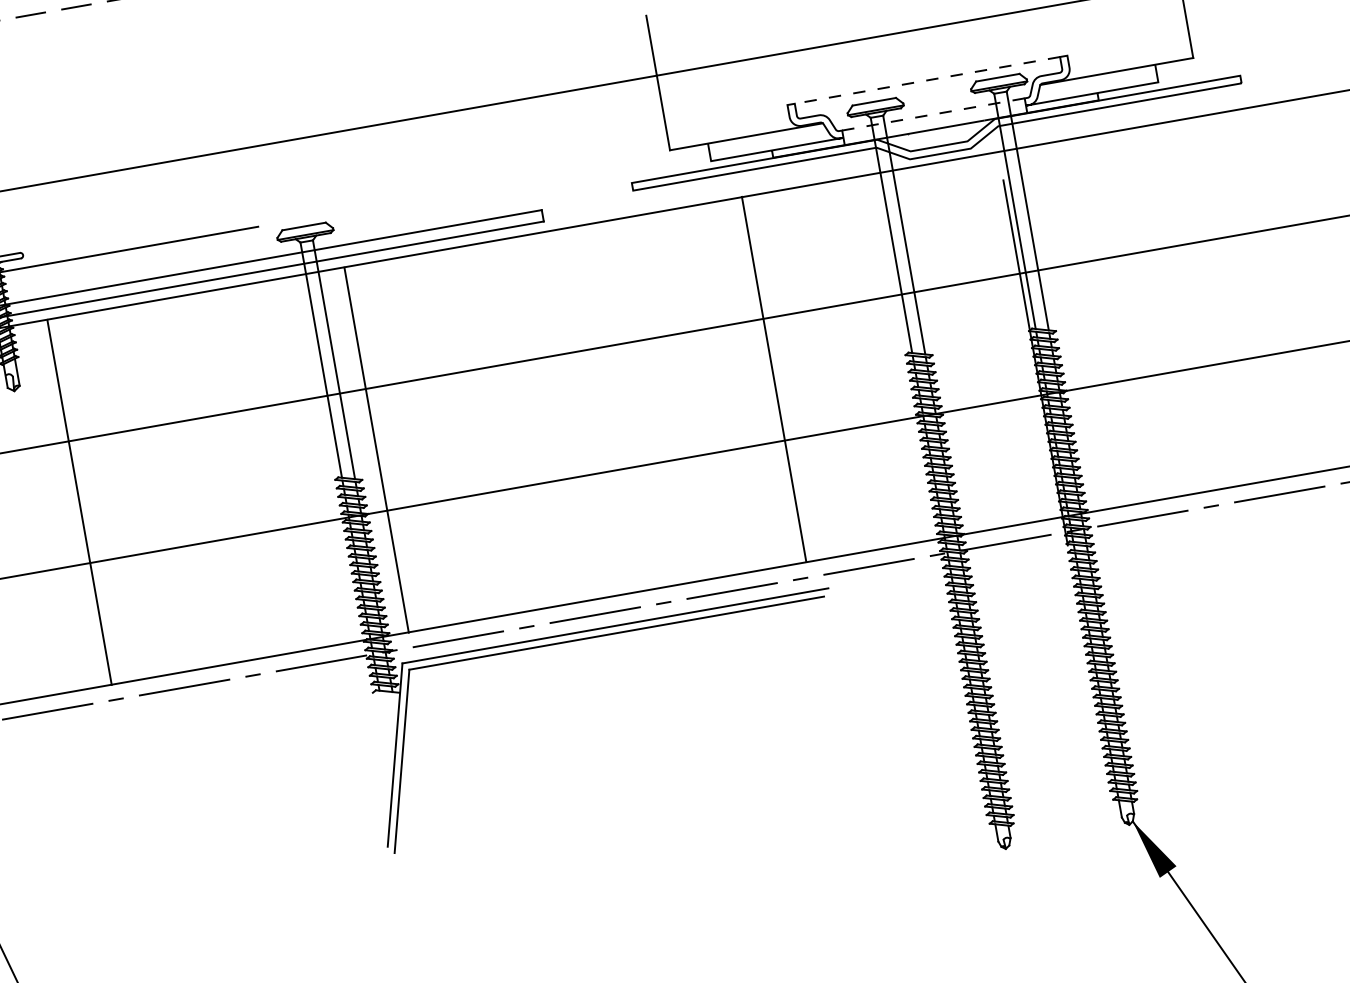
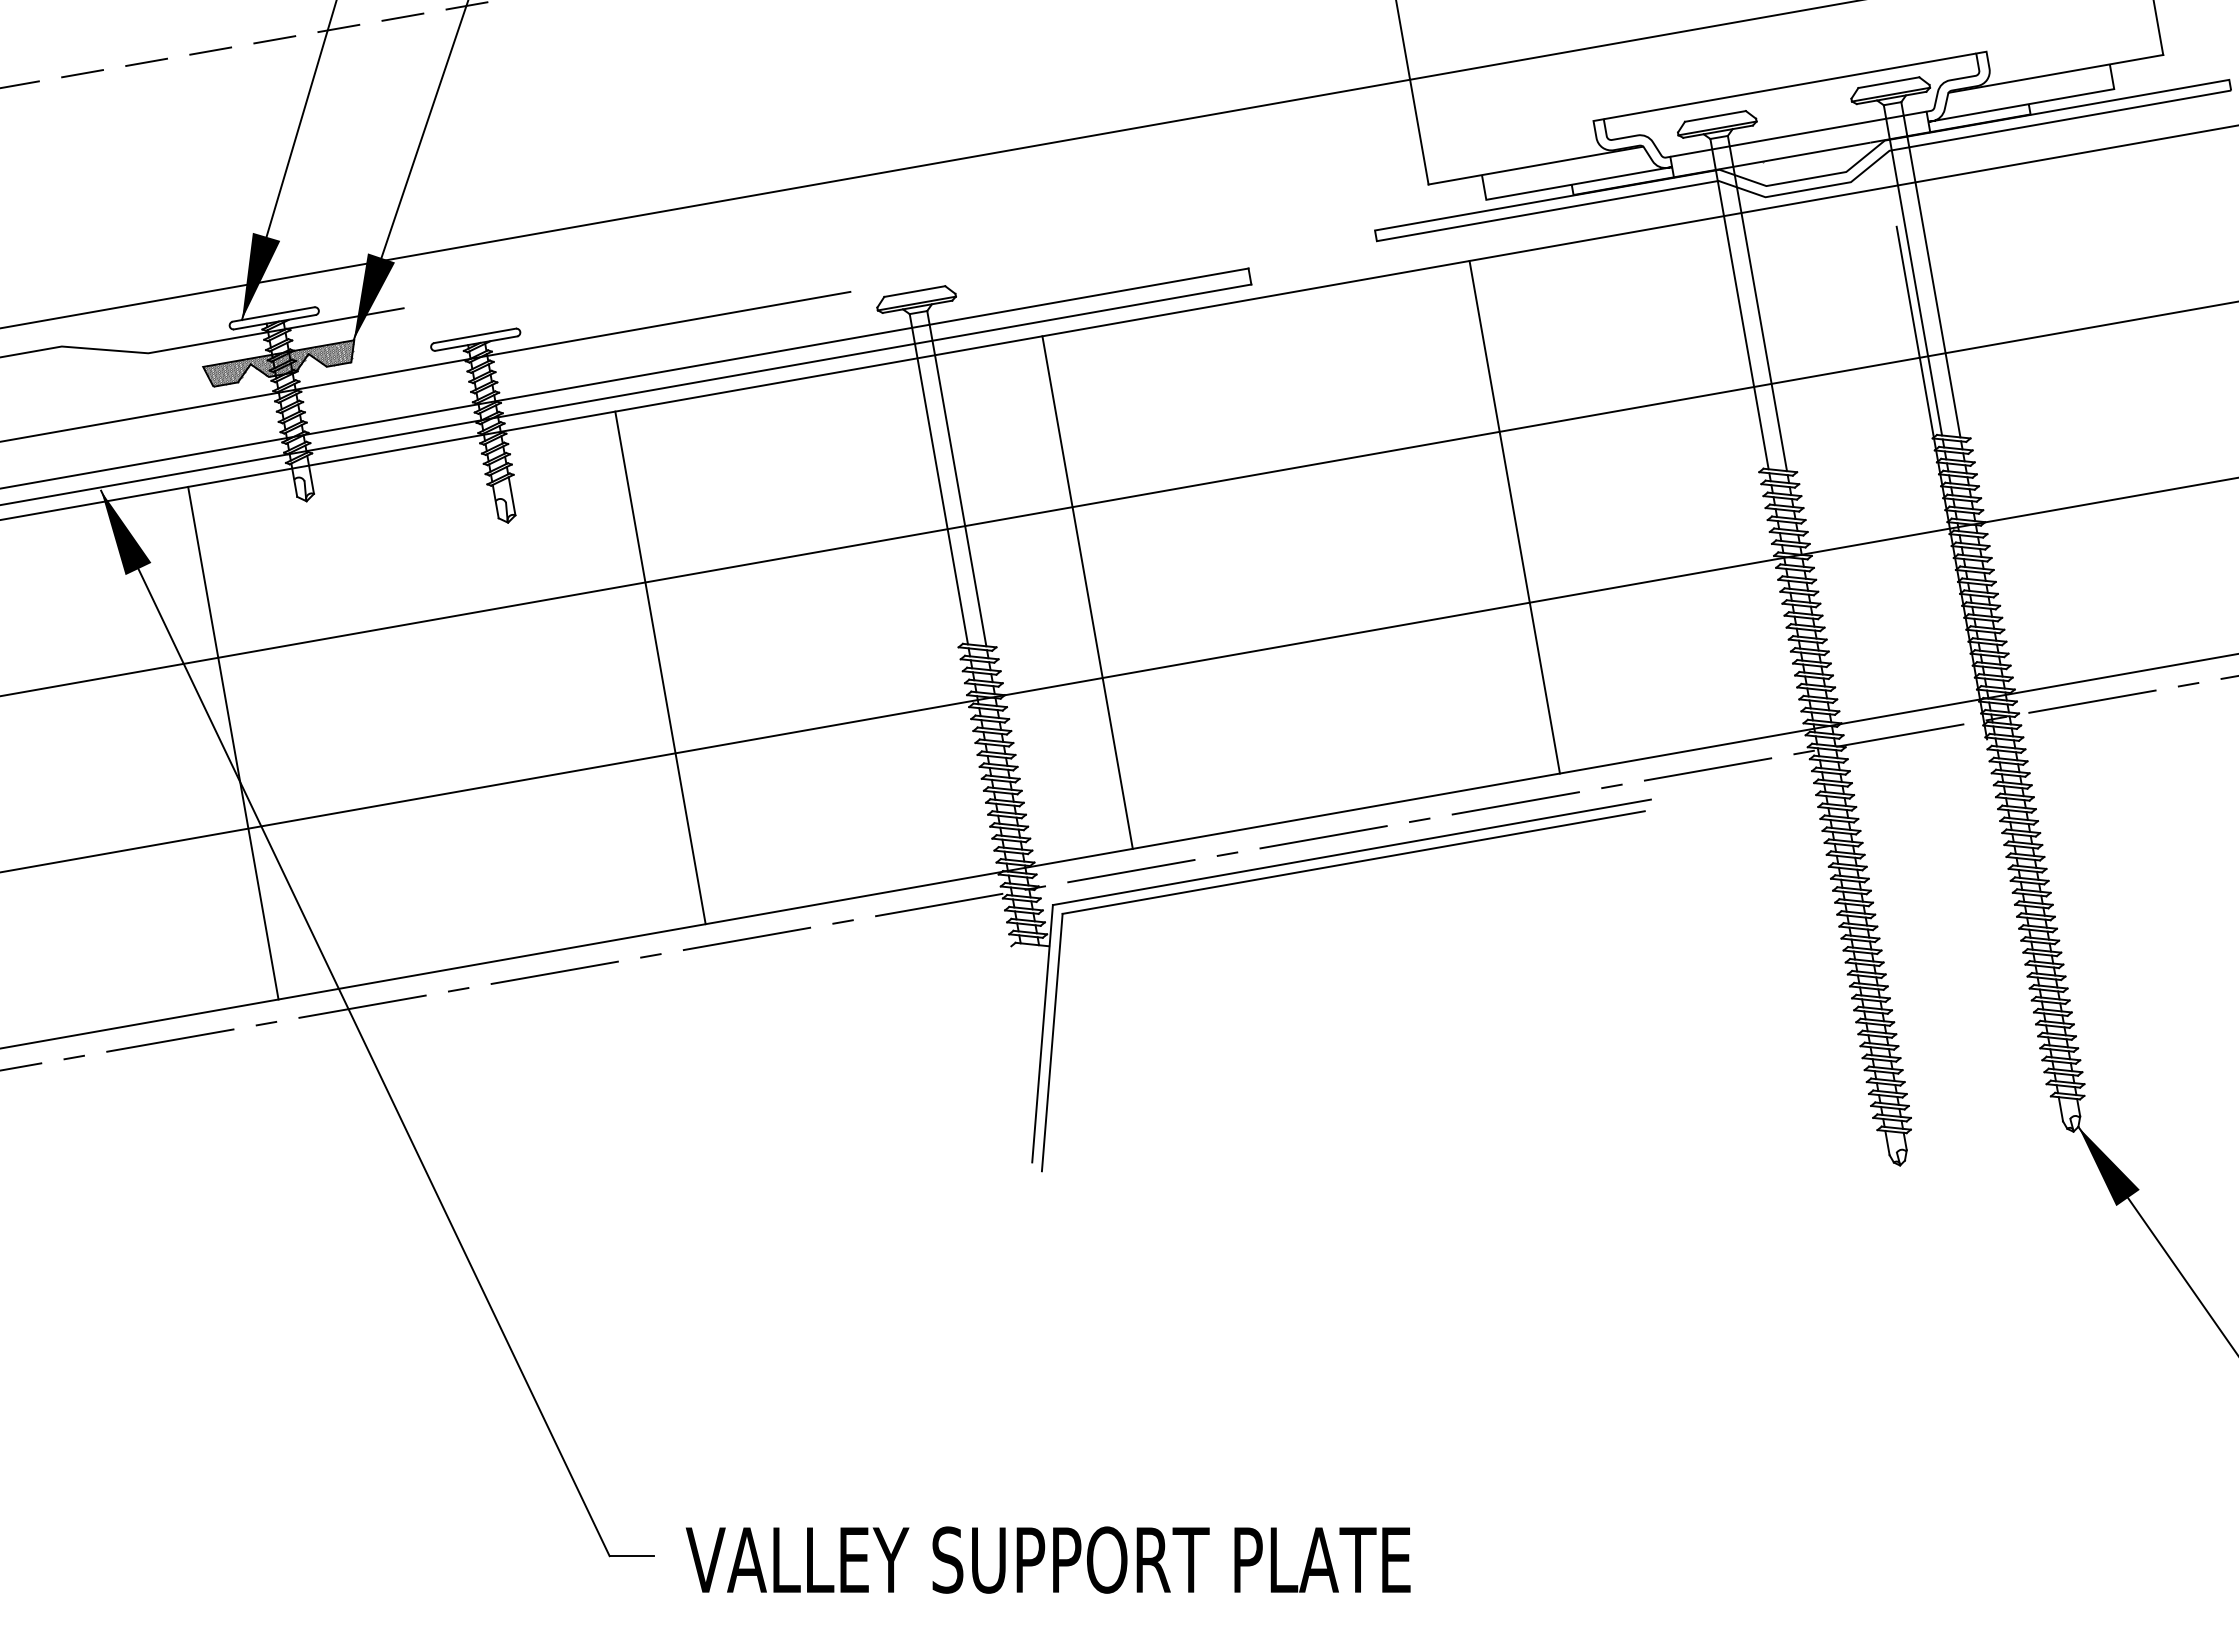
line: (927, 80) -> (1789, 86), dashed -> solid
line: (932, 114) -> (1797, 134), dashed -> solid
line: (773, 378) -> (1514, 516), moved
line: (376, 450) -> (1087, 592), moved
line: (79, 502) -> (660, 667), moved

